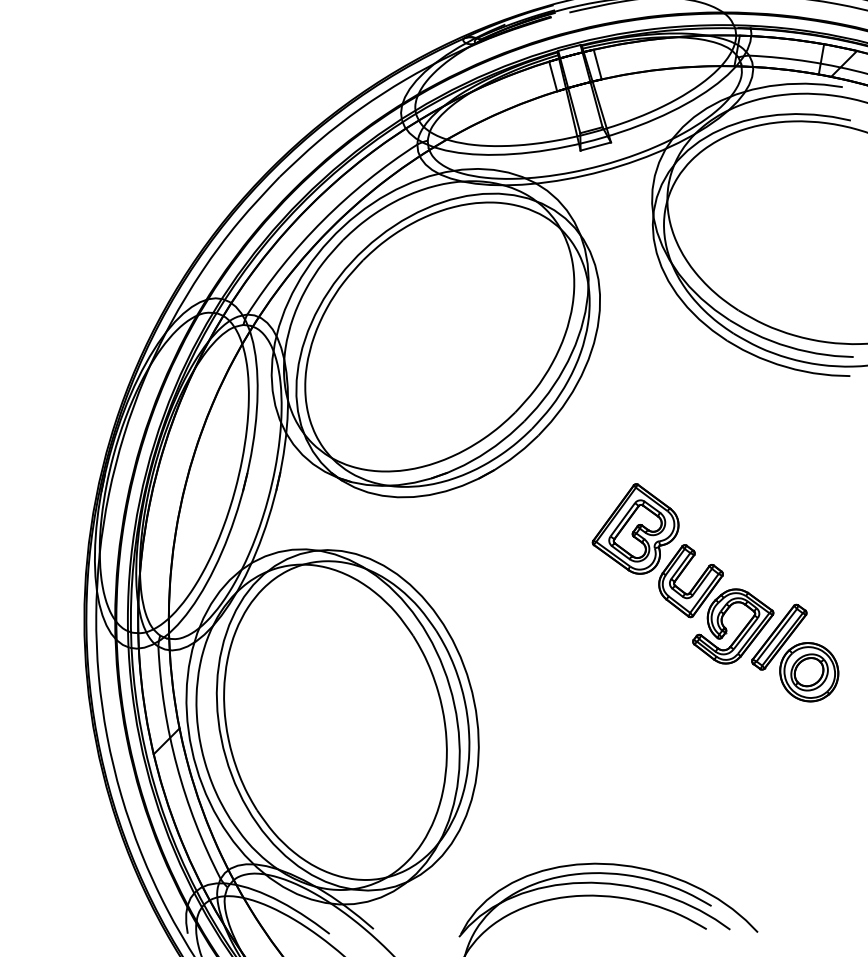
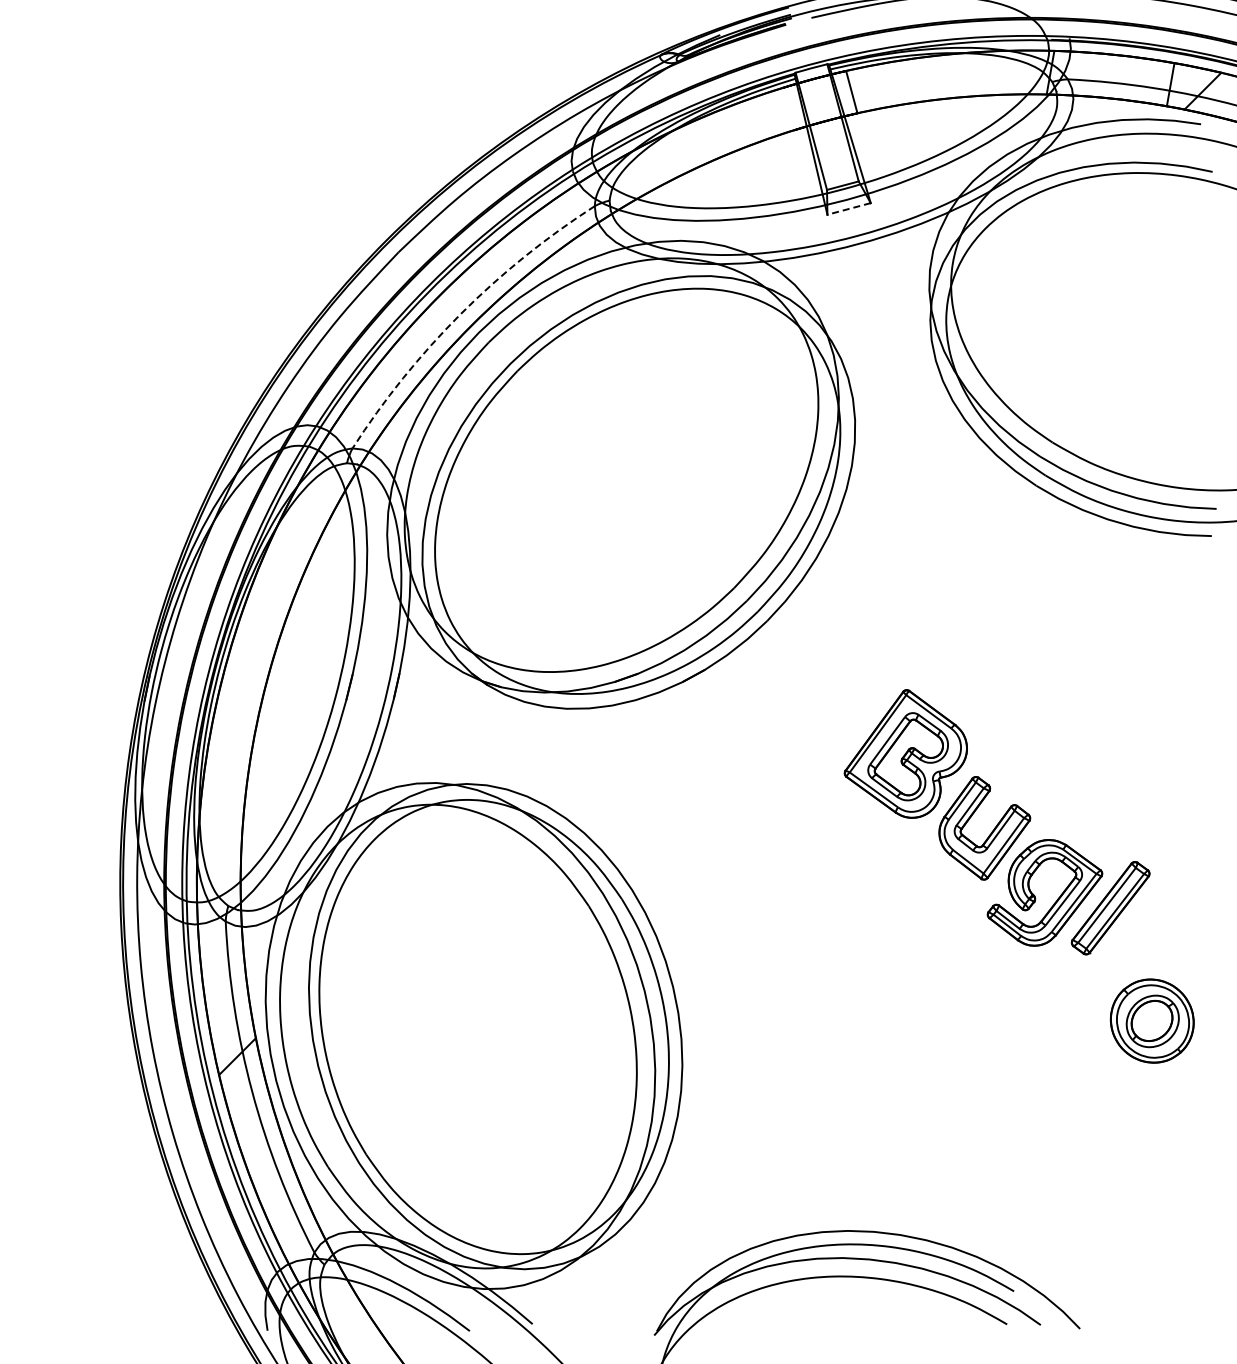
line: (553, 76) -> (788, 109), removed
line: (595, 146) -> (848, 209), solid -> dashed
arc: (323, 220) -> (460, 314), solid -> dashed
part: (808, 671) -> (1151, 1020), moved

